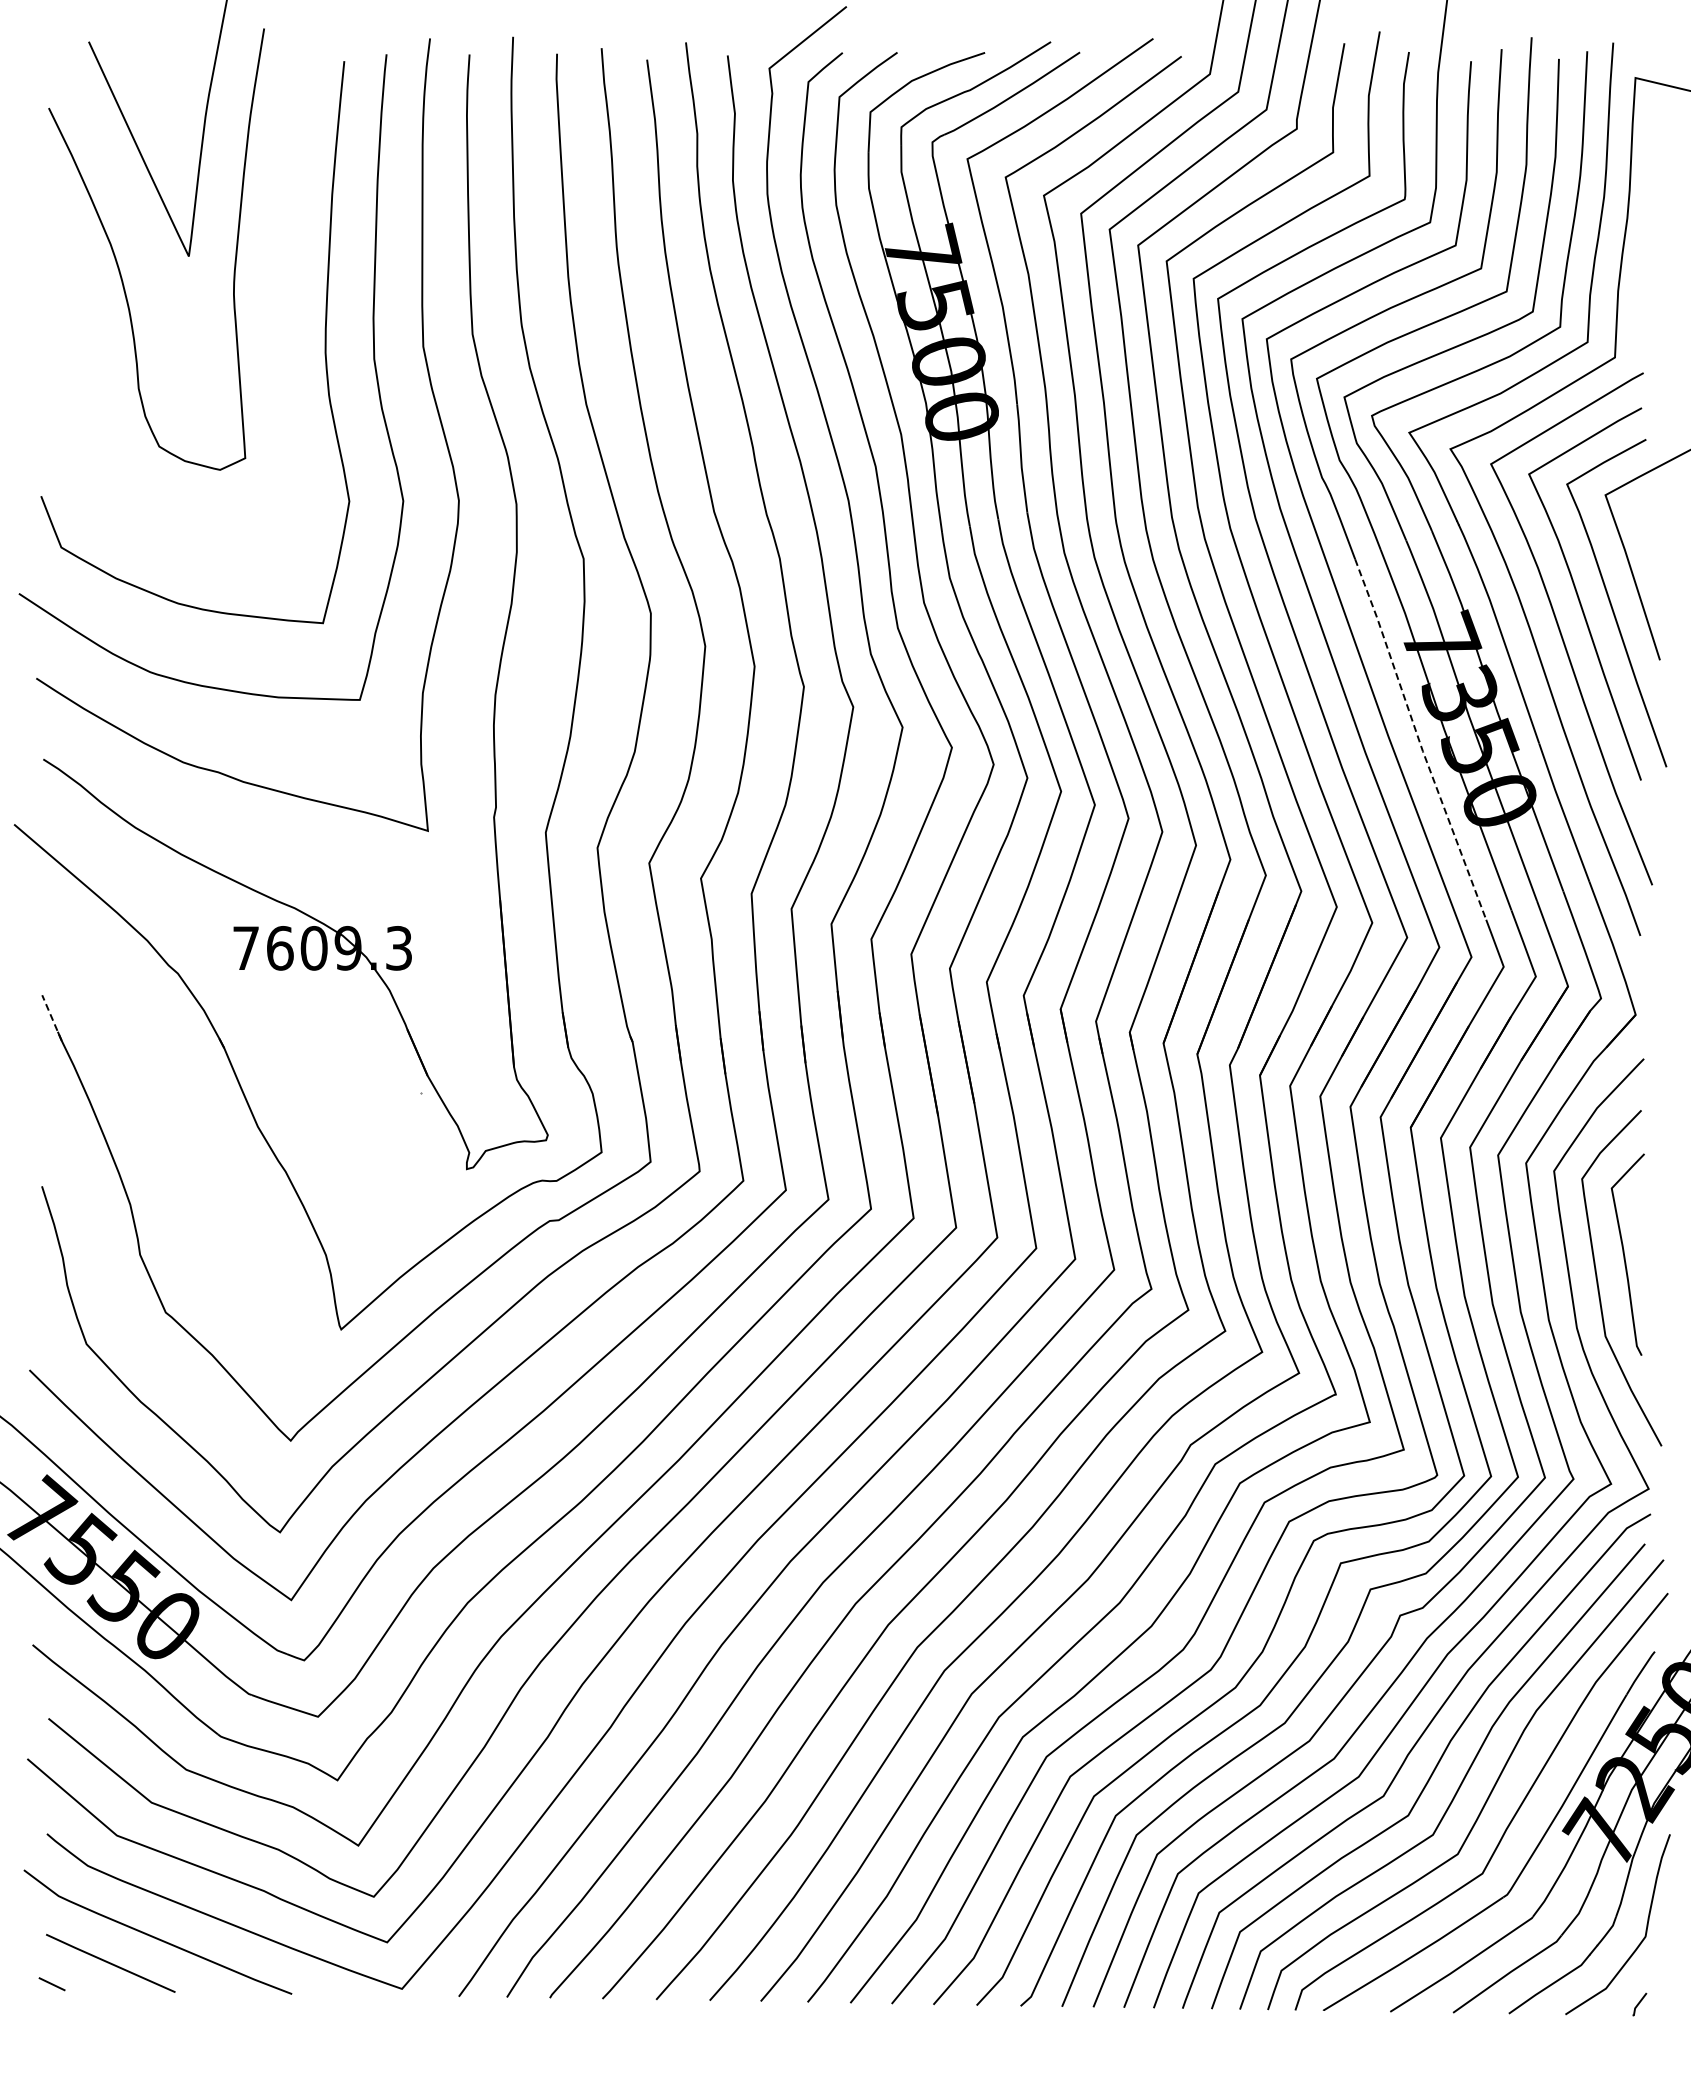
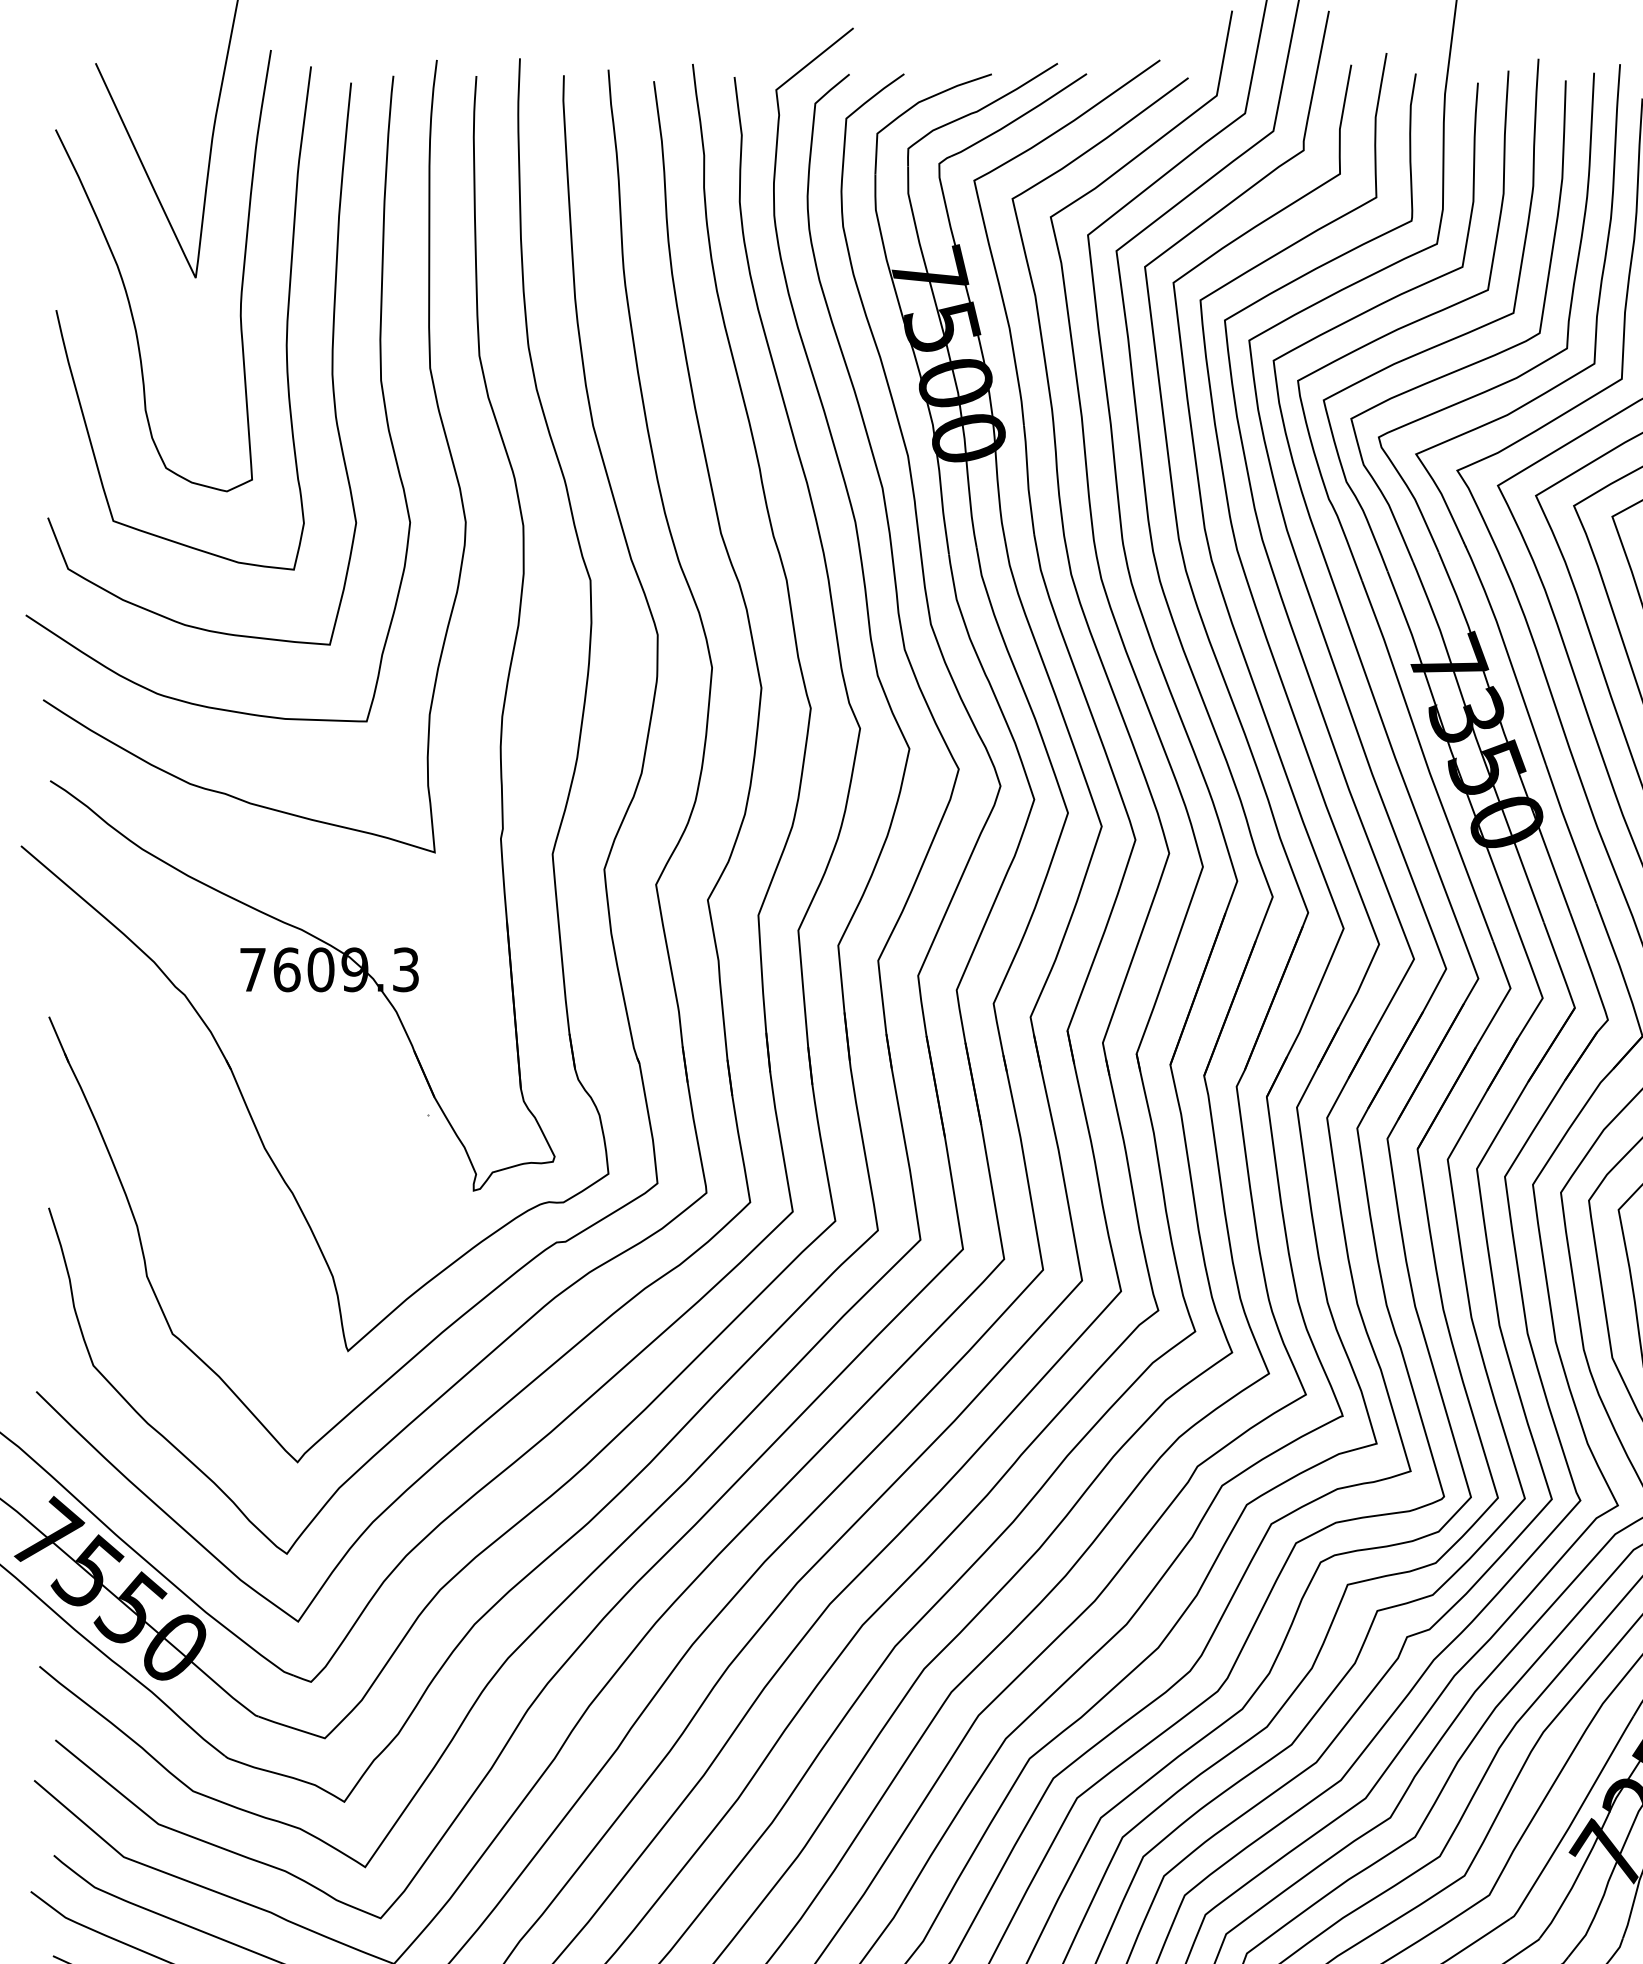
curve: (279, 297) -> (286, 319), added
line: (1419, 740) -> (1426, 762), dashed -> solid
line: (52, 1018) -> (59, 1040), dashed -> solid

